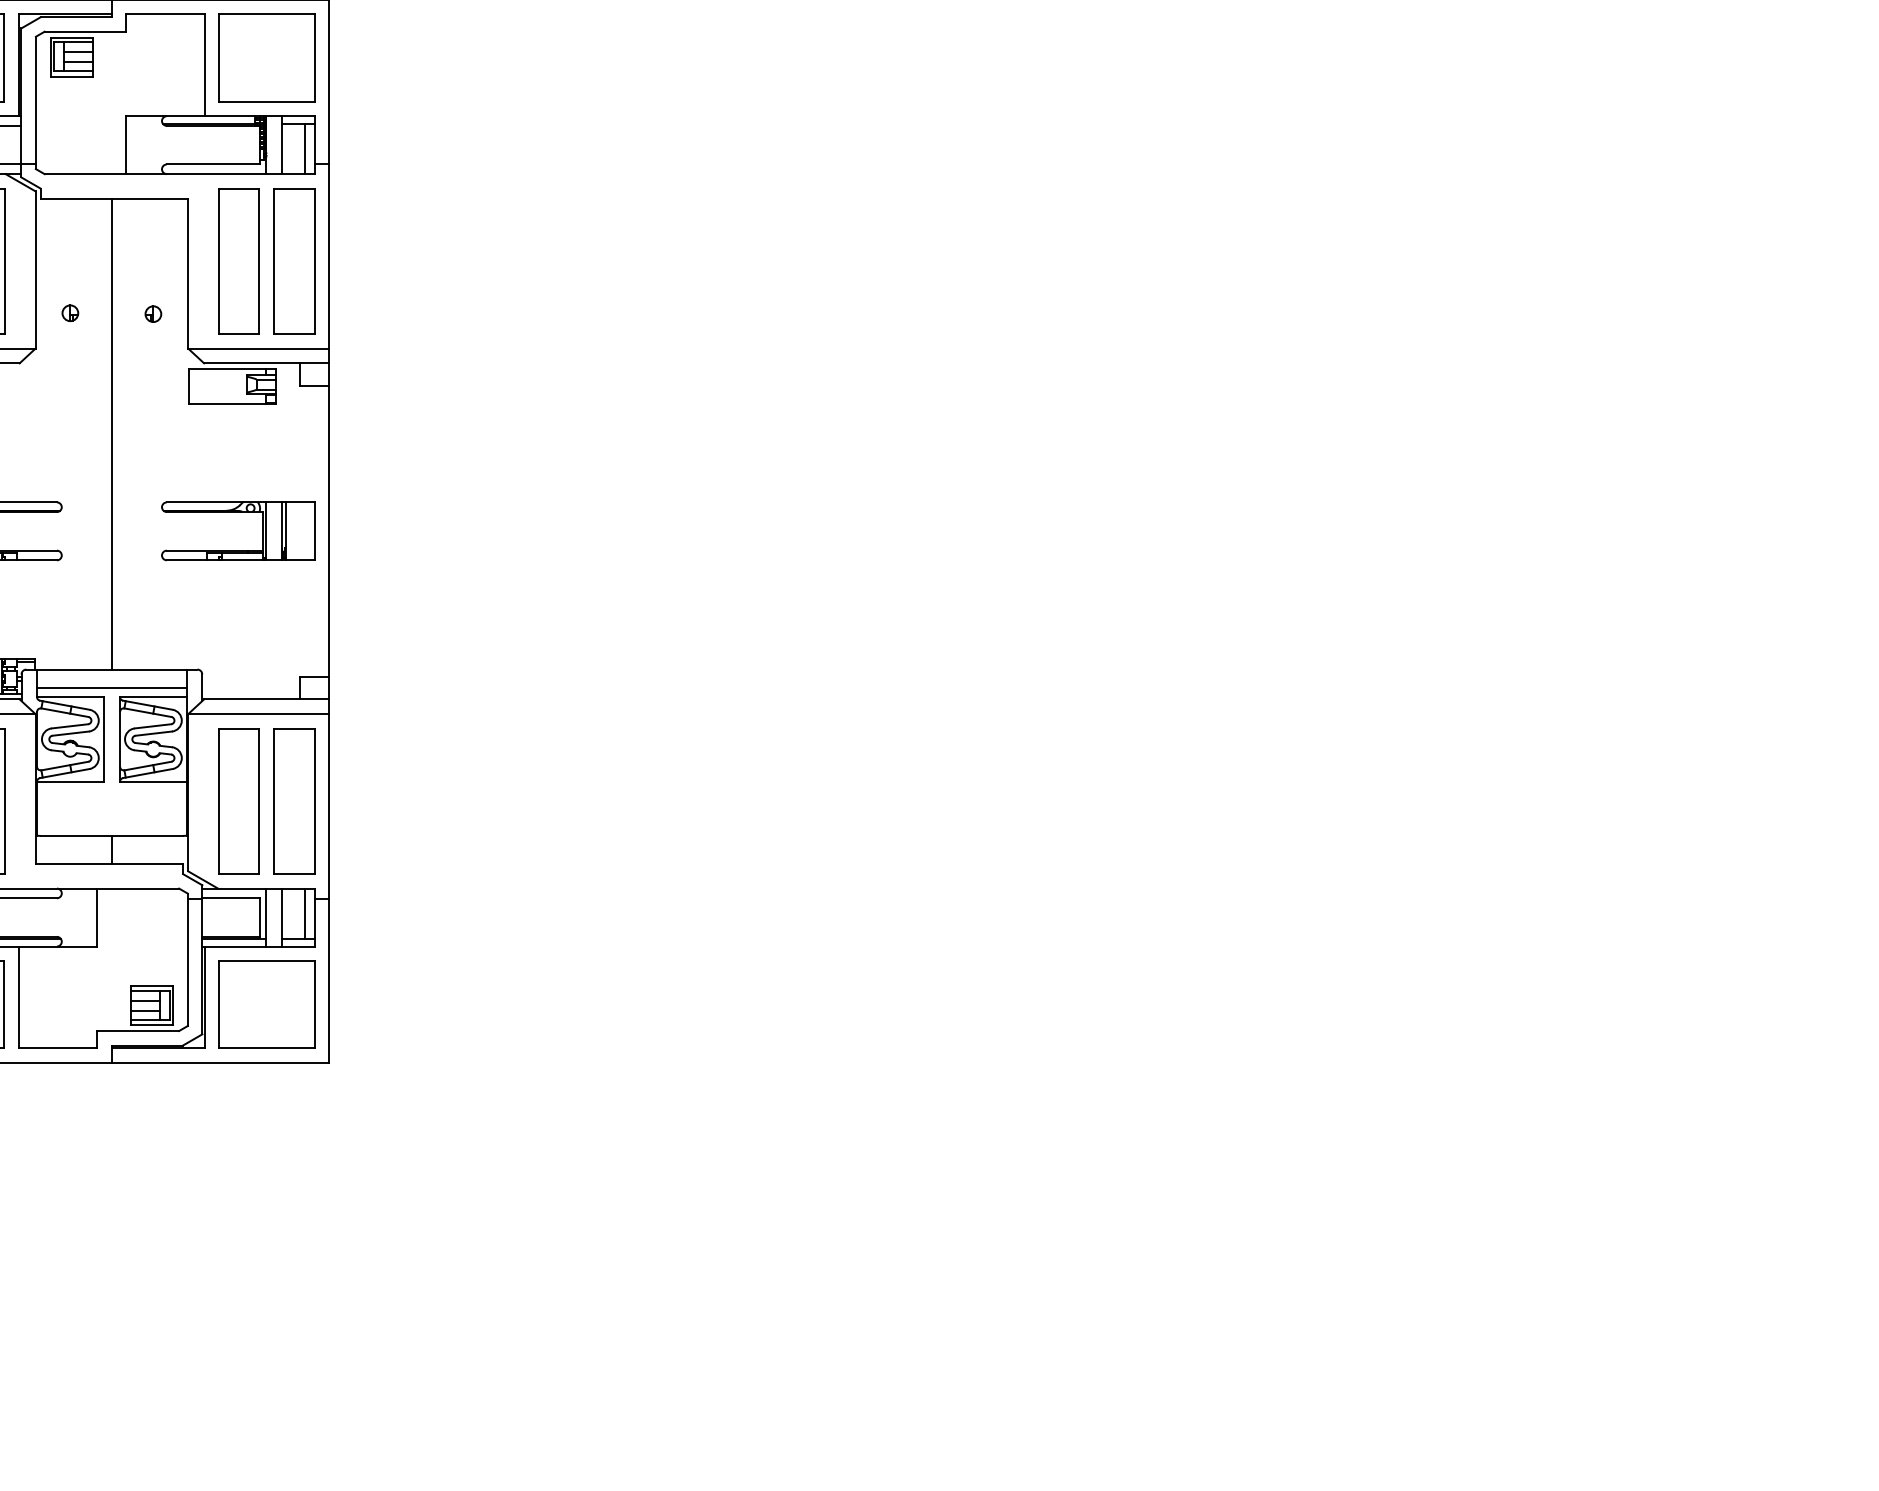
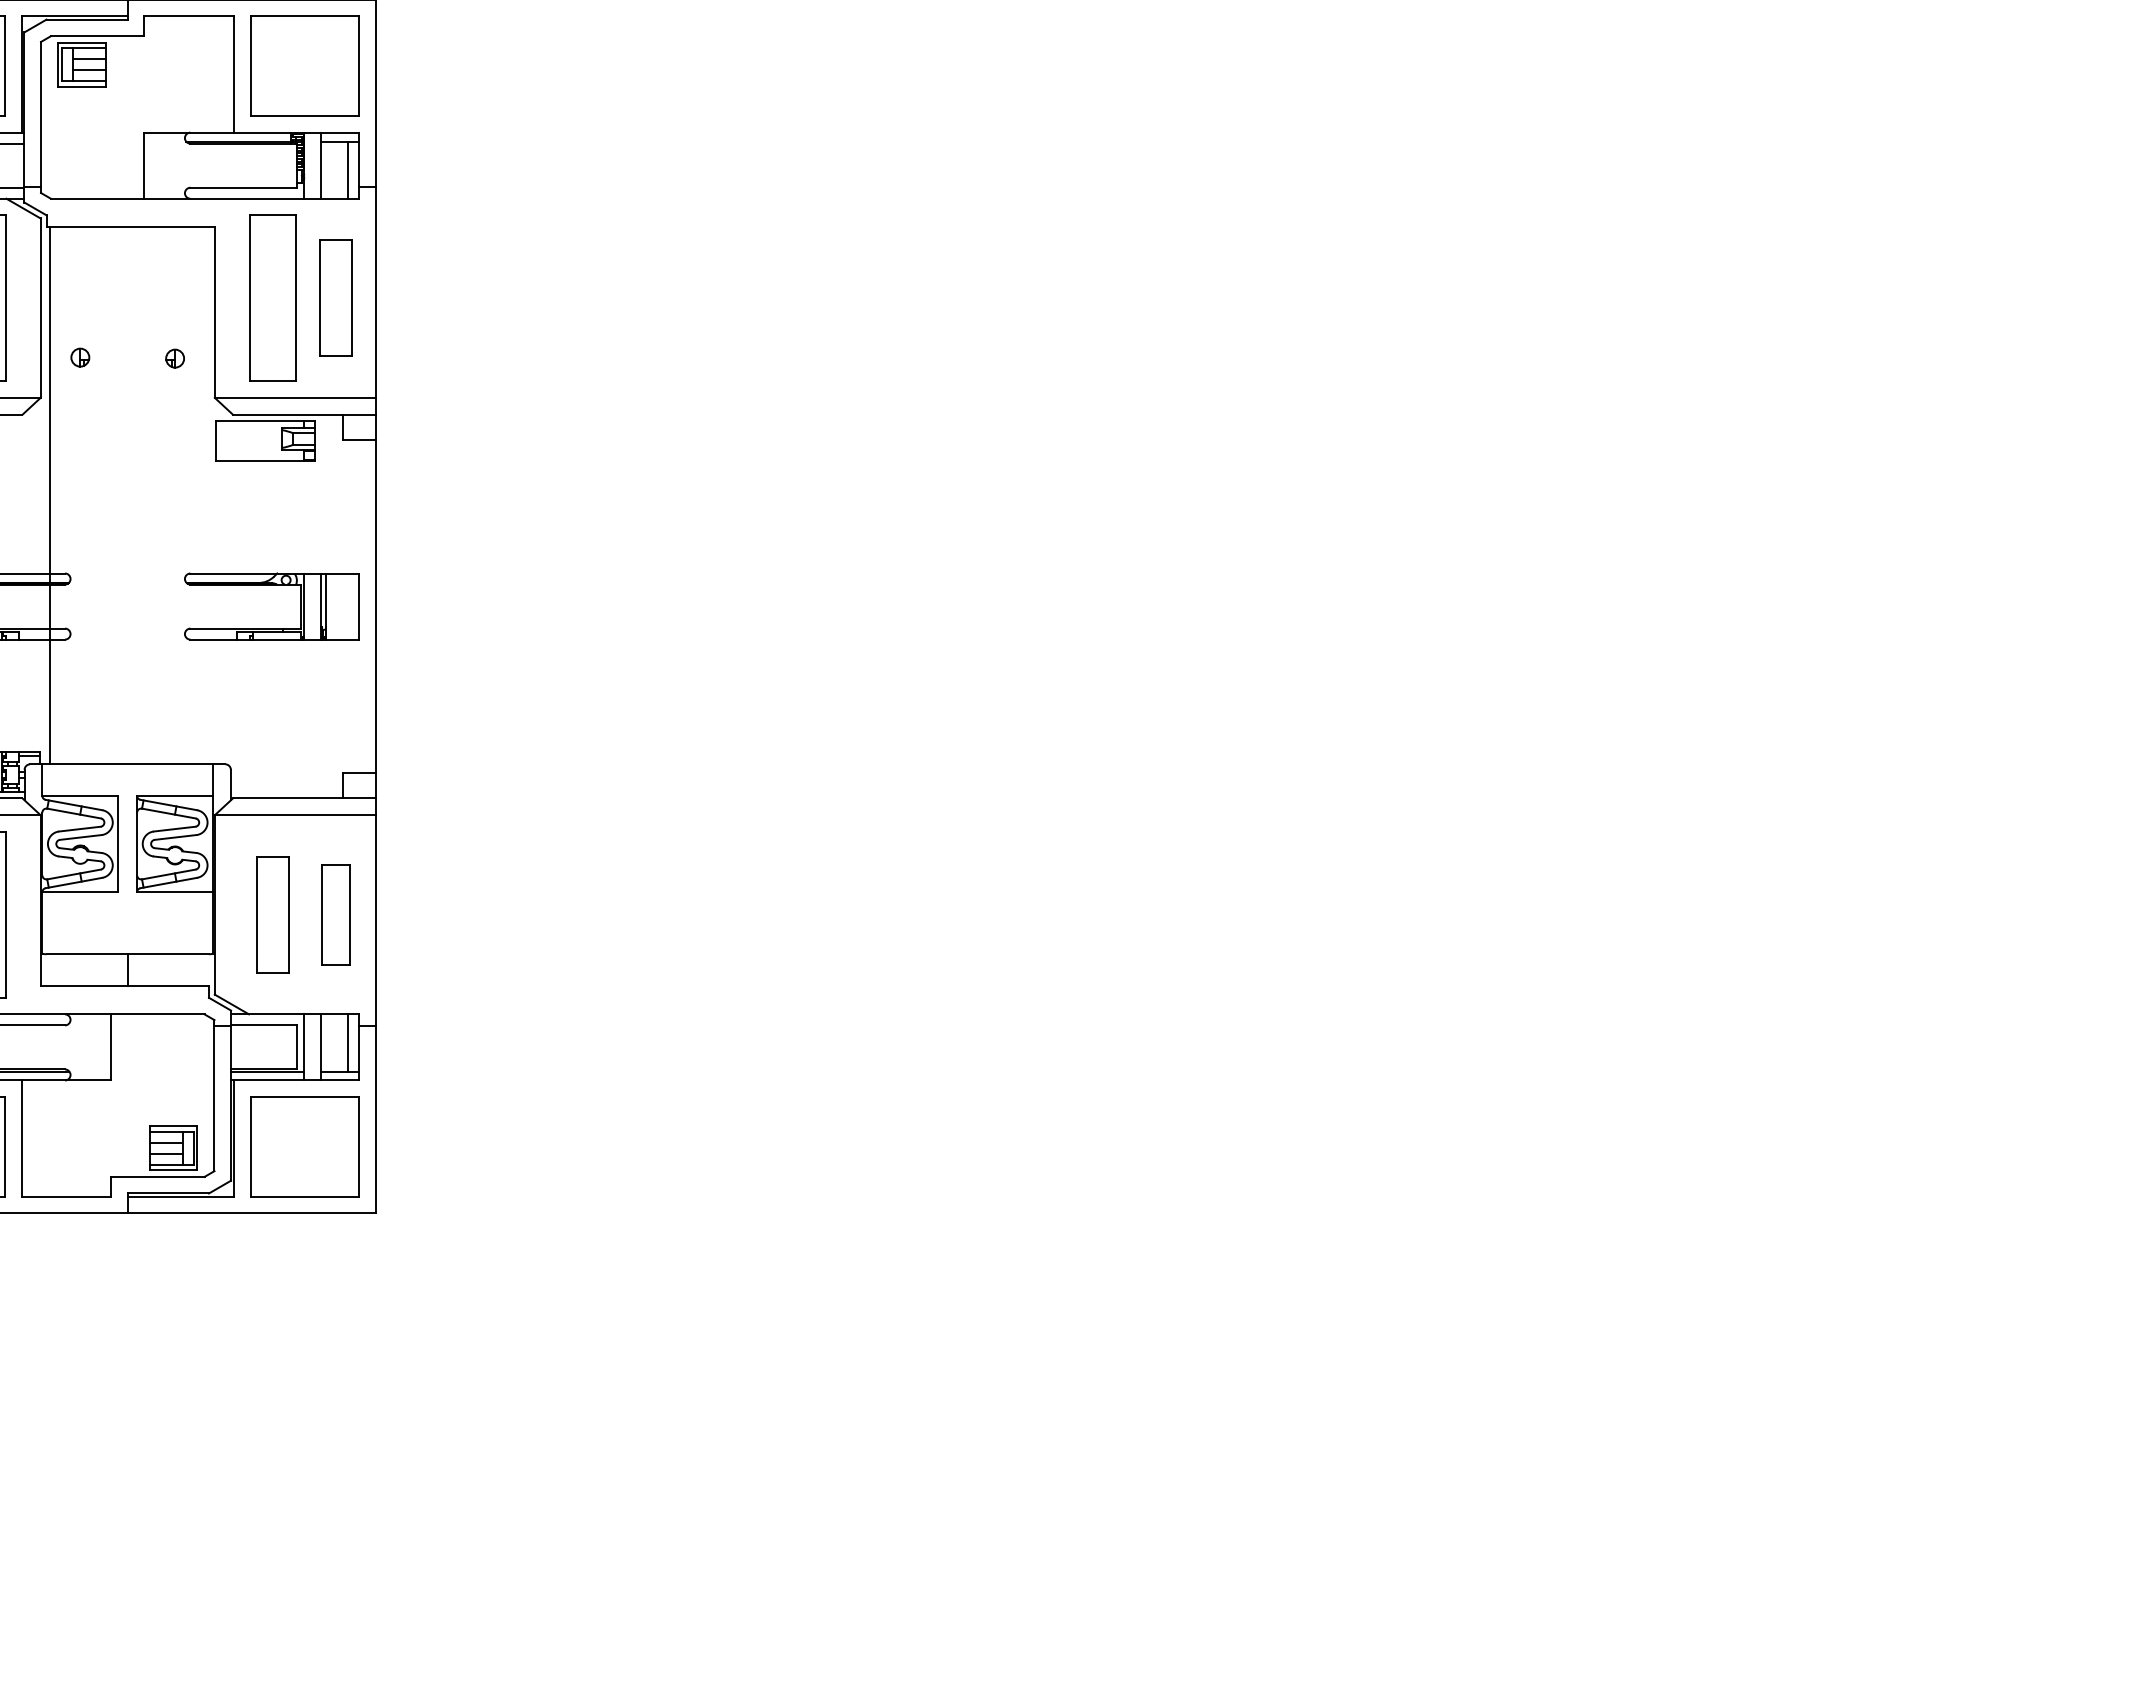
part: (293, 260) -> (335, 297), size x0.7
line: (111, 434) -> (49, 495), moved
line: (111, 688) -> (127, 785), removed
part: (238, 801) -> (272, 914), size x0.7
part: (293, 801) -> (335, 914), size x0.6

